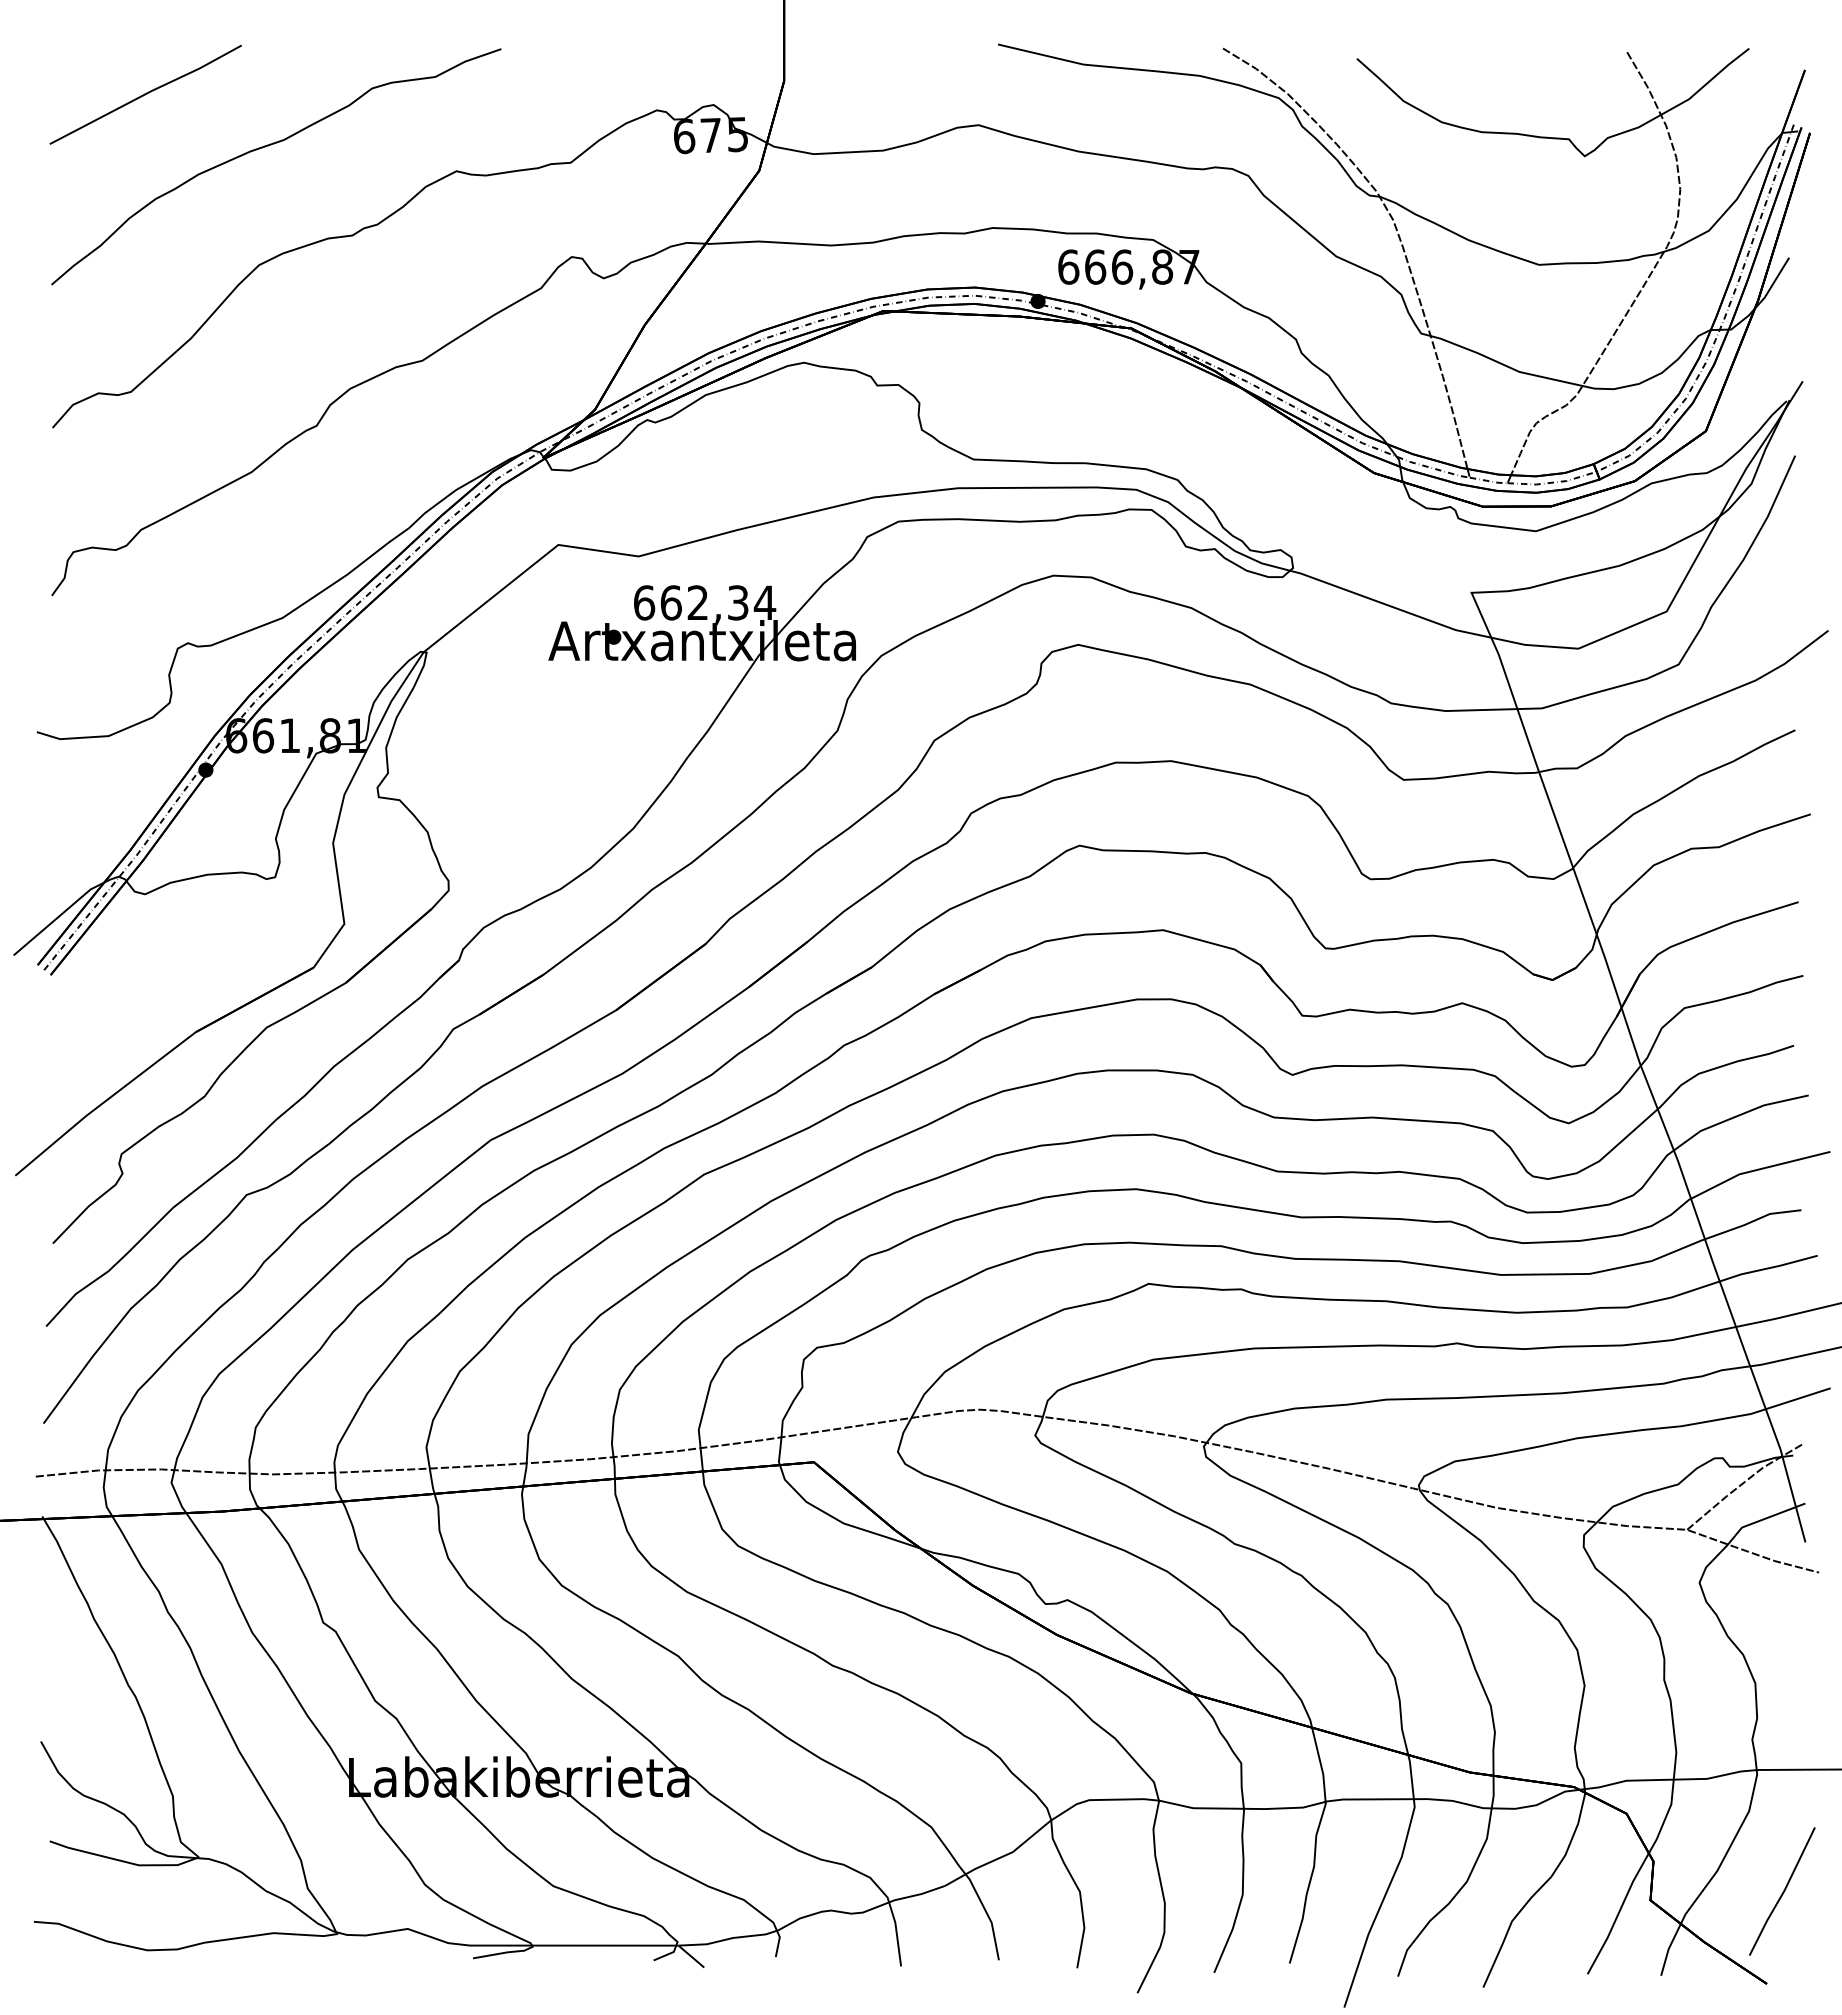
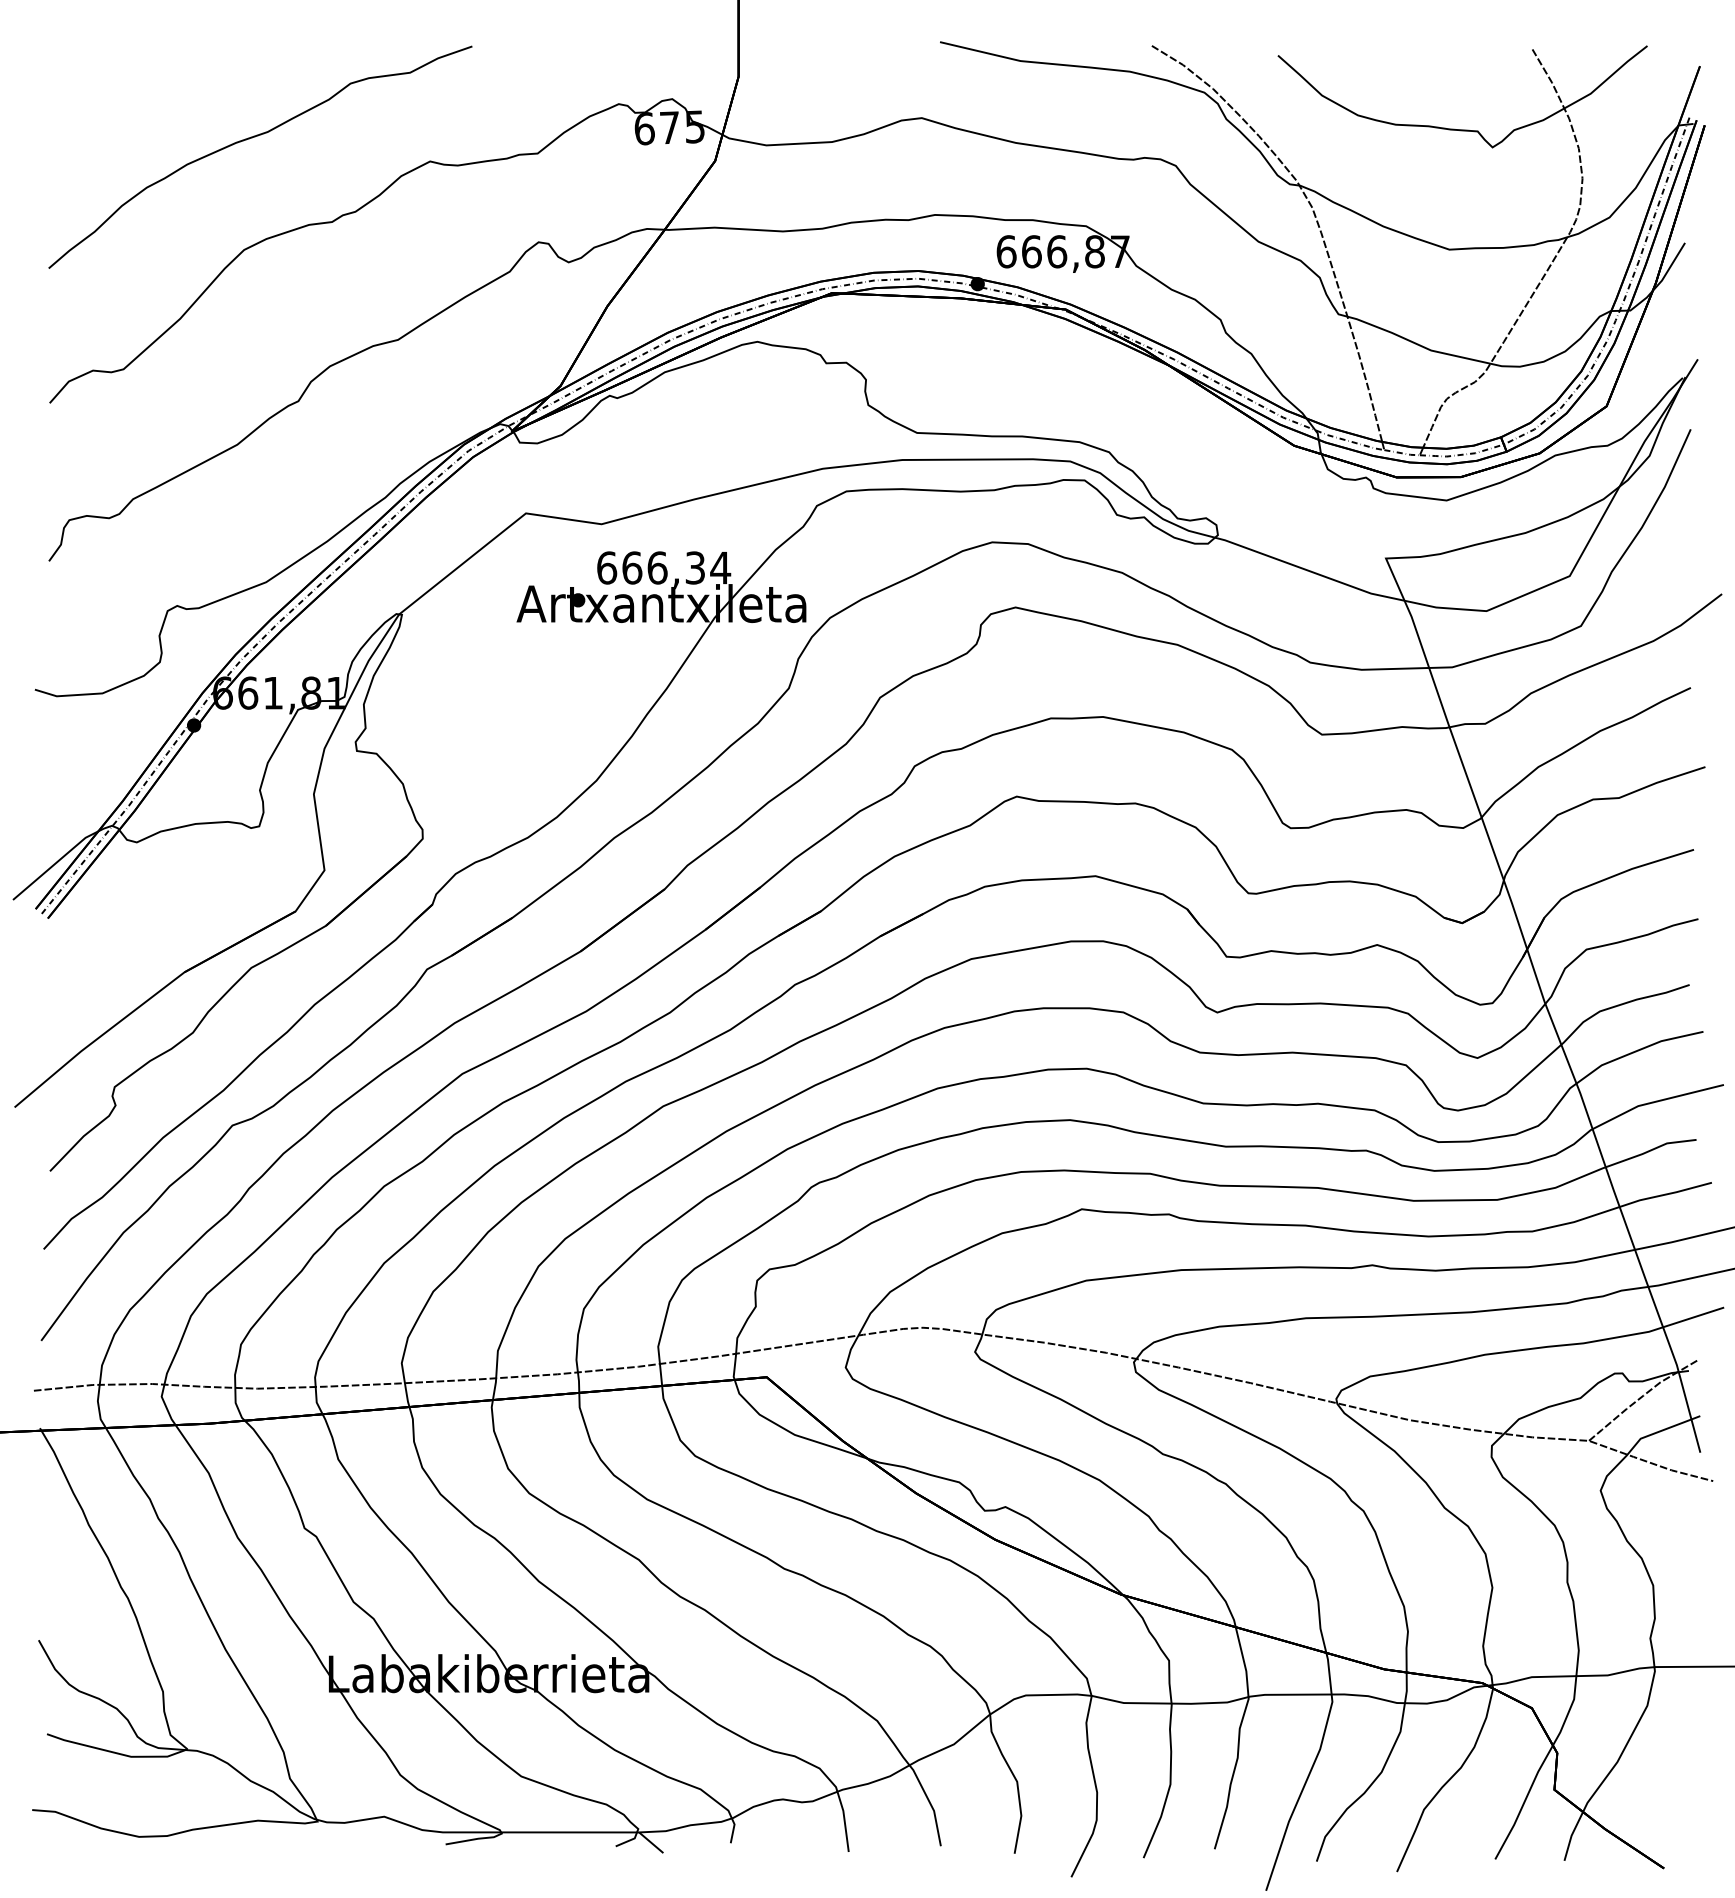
line: (145, 94) -> (137, 89), removed
text: (697, 602) -> (657, 567), 662,34 -> 666,34
line: (1783, 1891) -> (1679, 1781), removed

